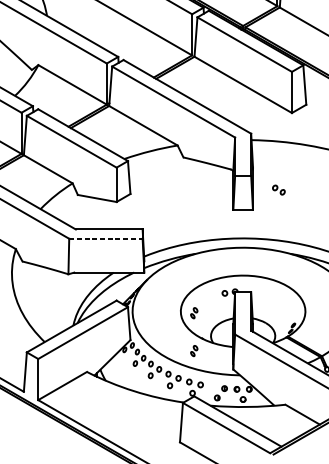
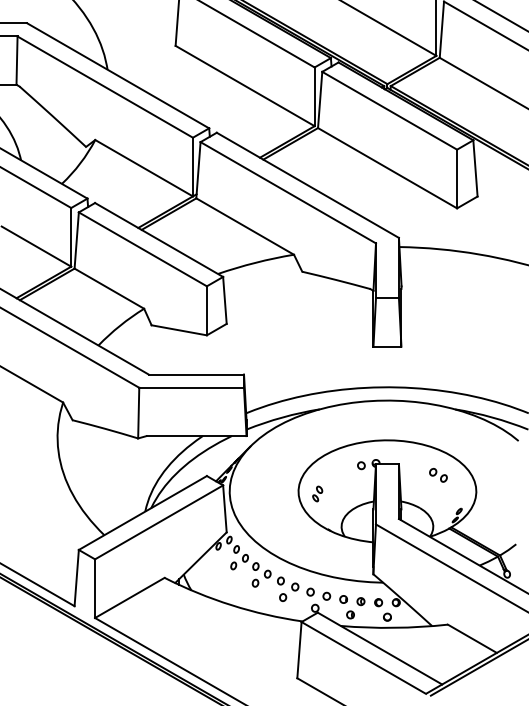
part: (278, 190) -> (438, 475), moved
line: (106, 238) -> (192, 387), dashed -> solid
part: (194, 350) -> (317, 547), removed
part: (212, 387) -> (343, 599), added

